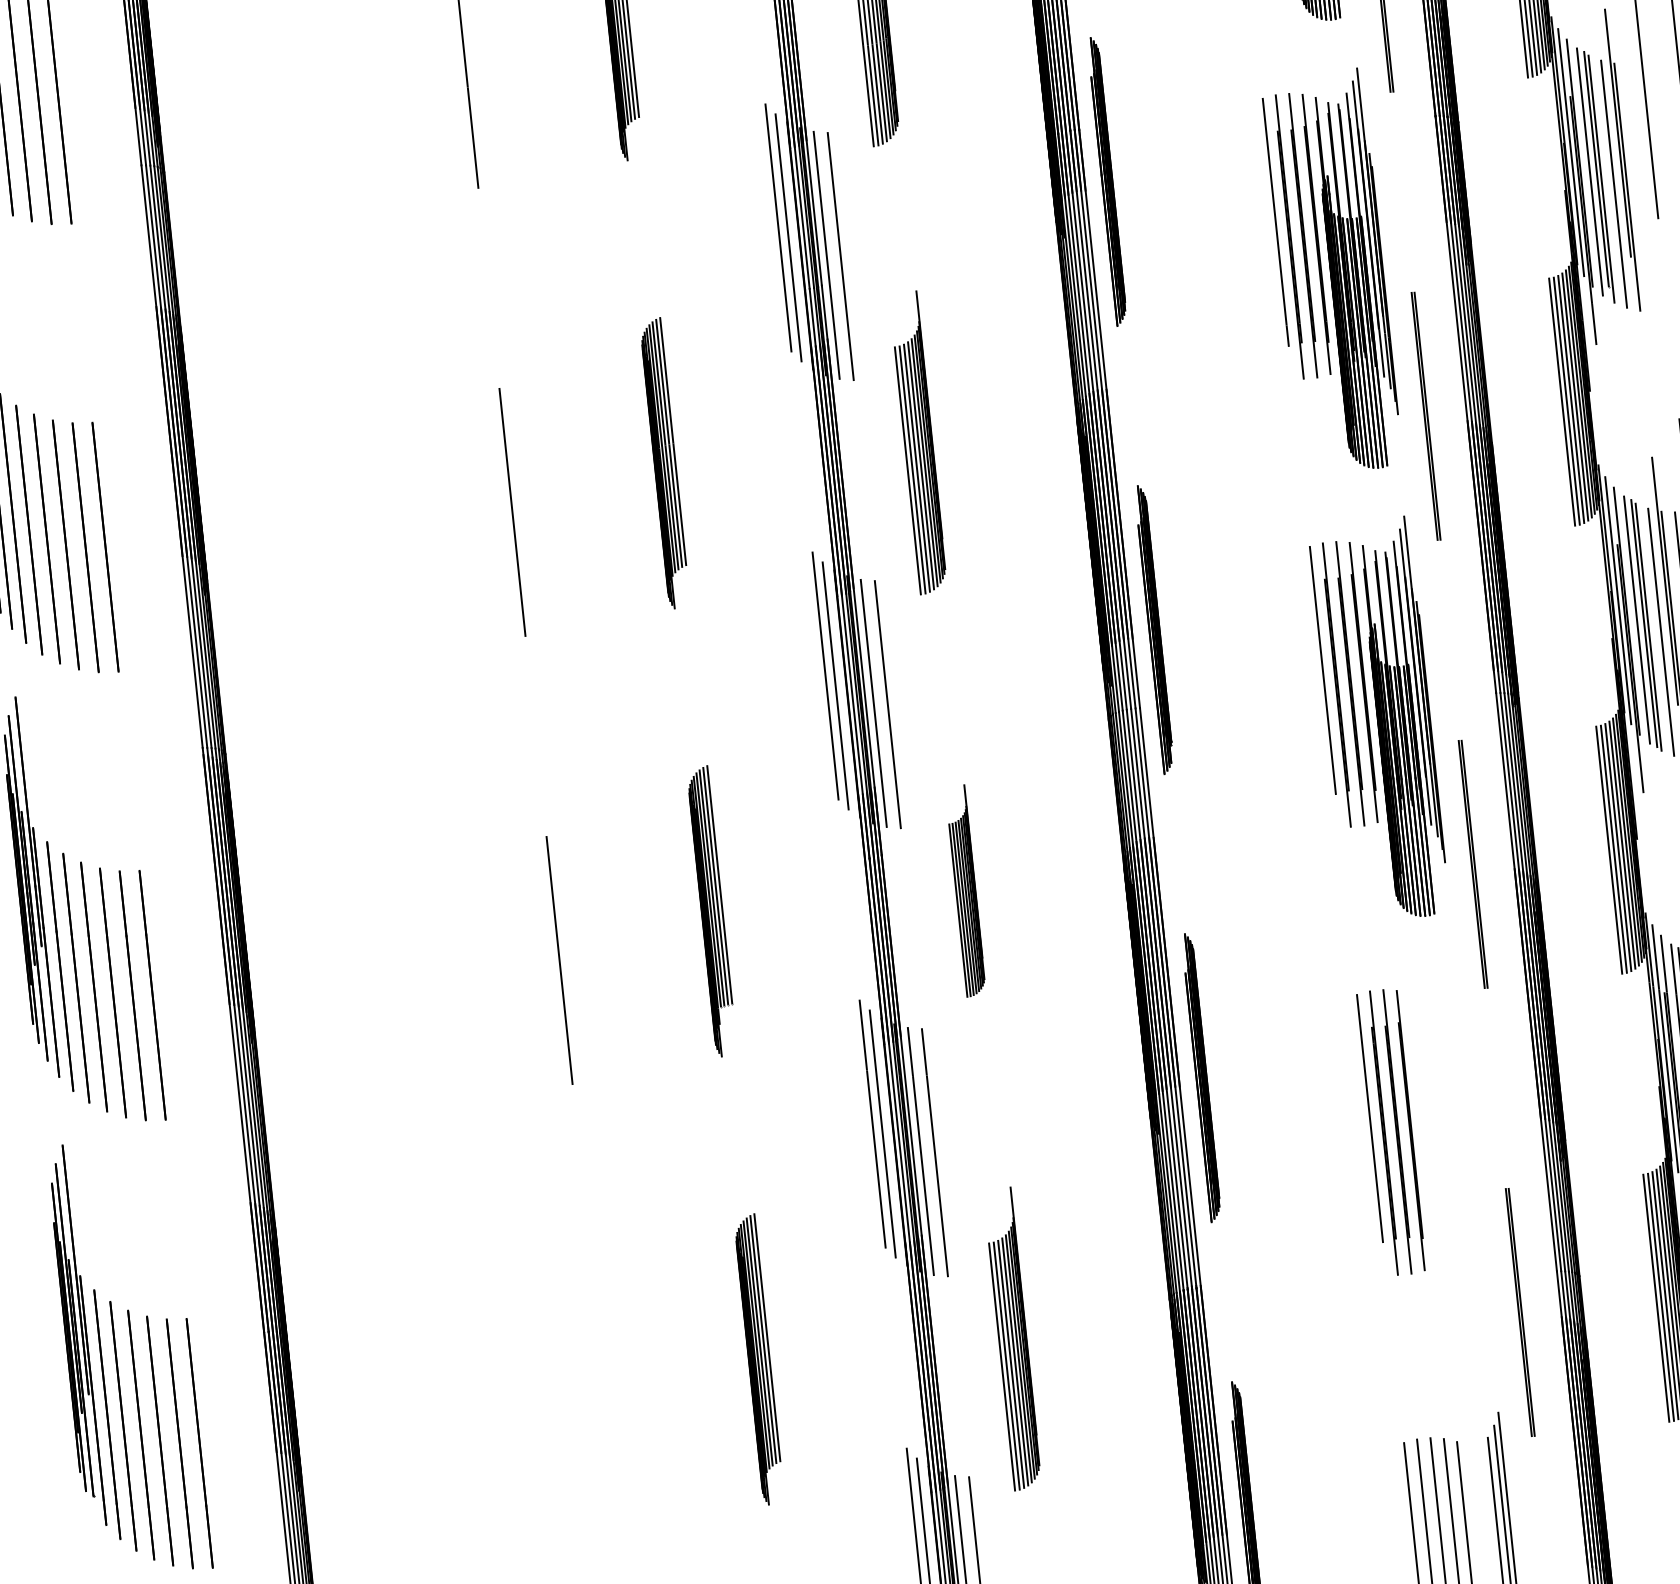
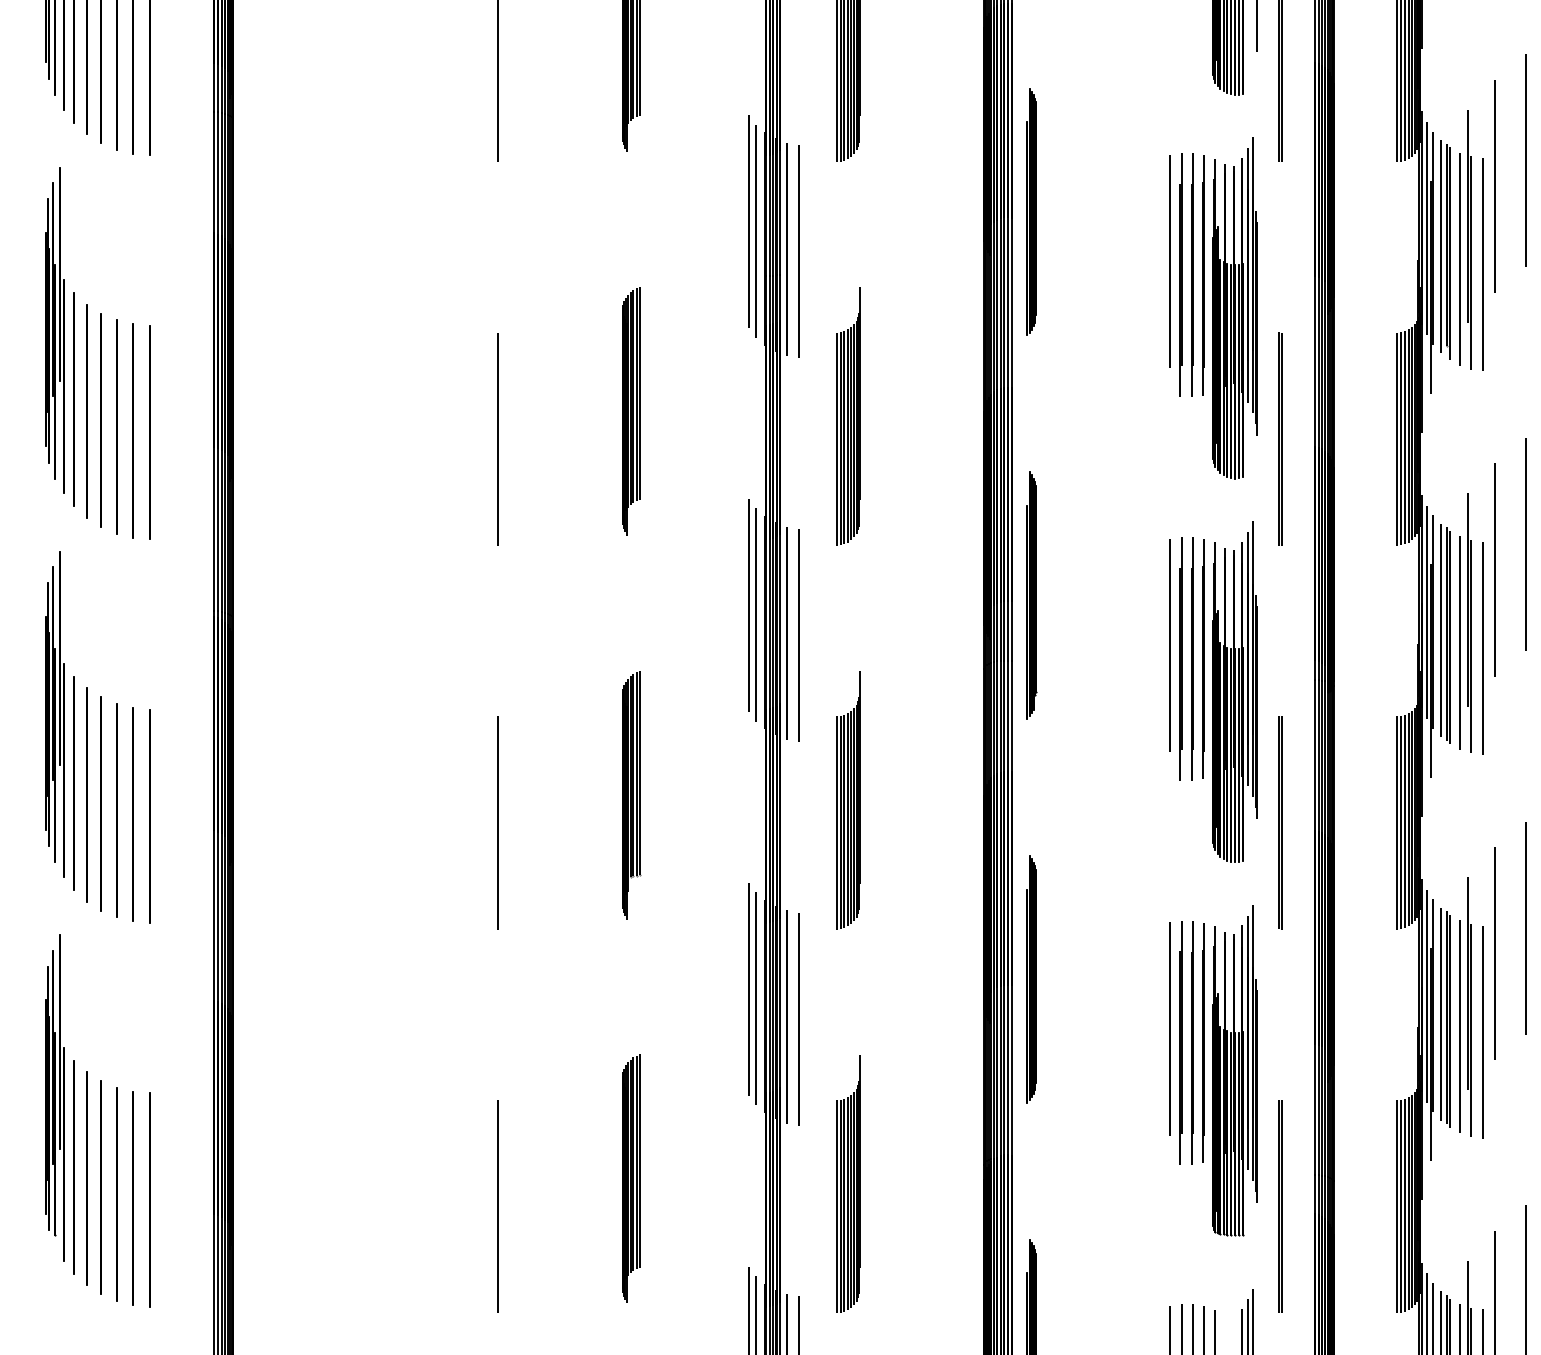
line: (1640, 187) -> (1482, 264), added
part: (966, 891) -> (848, 800), size x1.43
part: (1449, 1159) -> (1234, 1070), added
line: (606, 1408) -> (497, 1206), added

